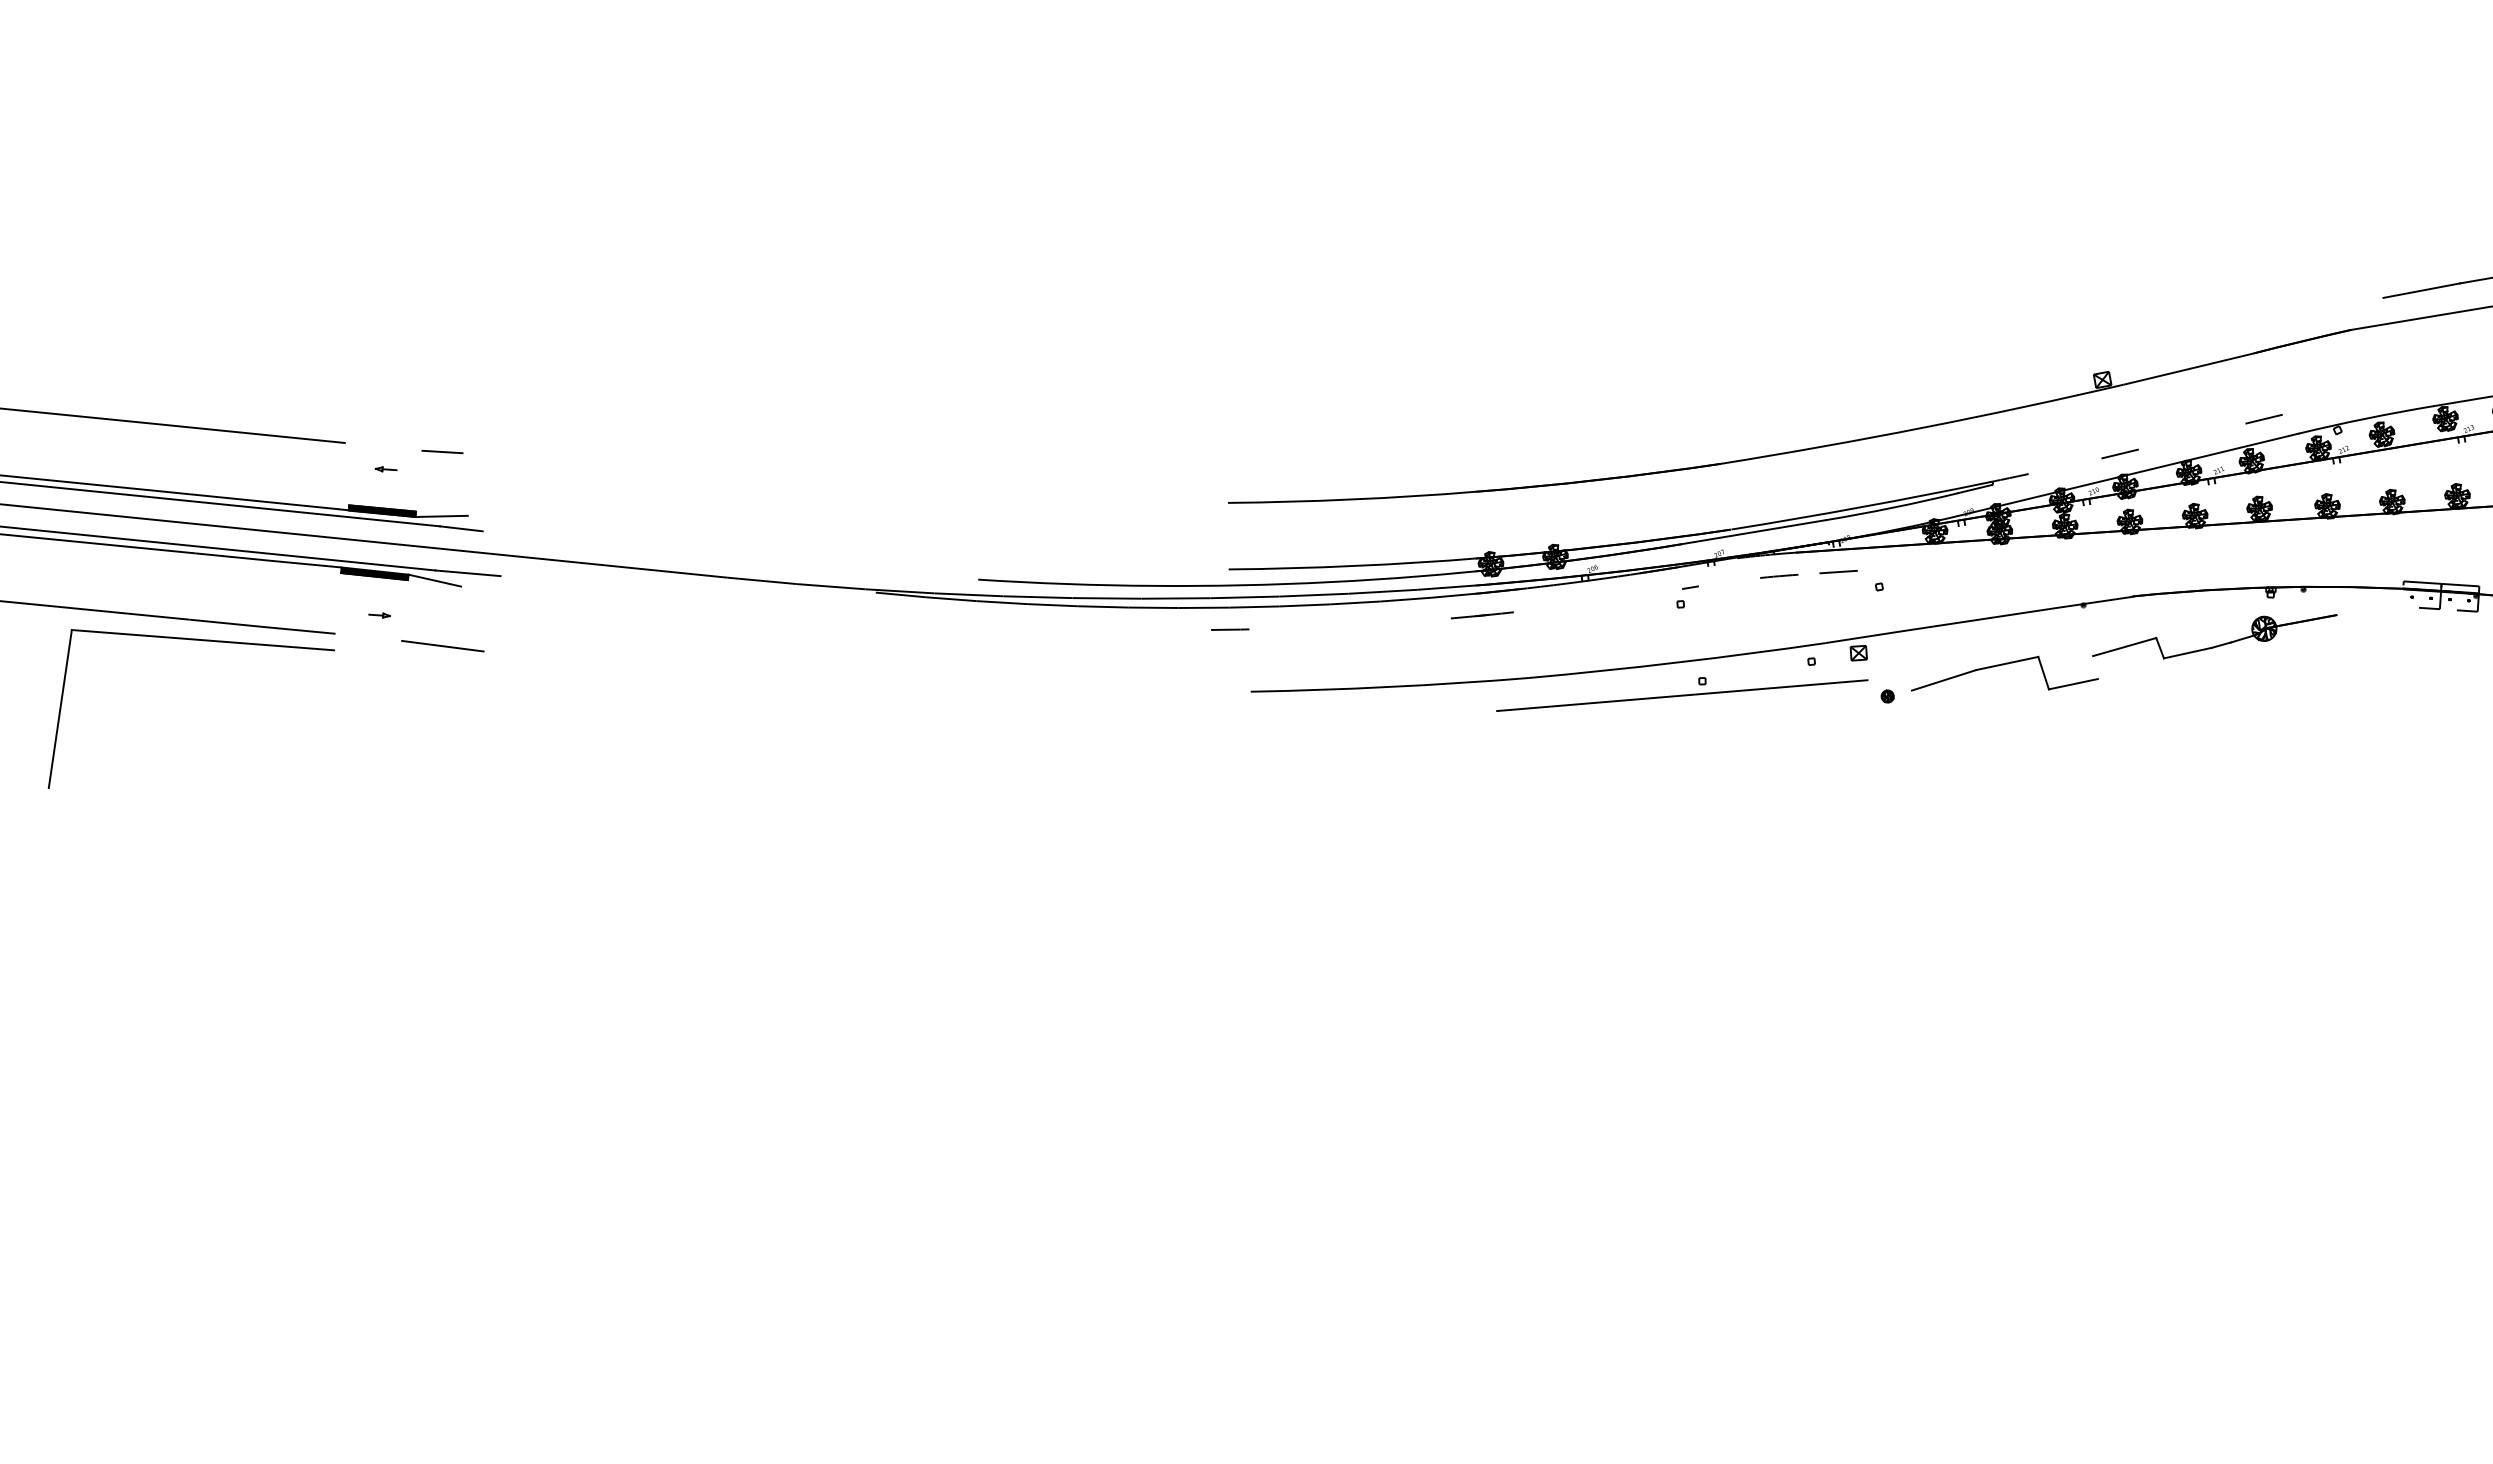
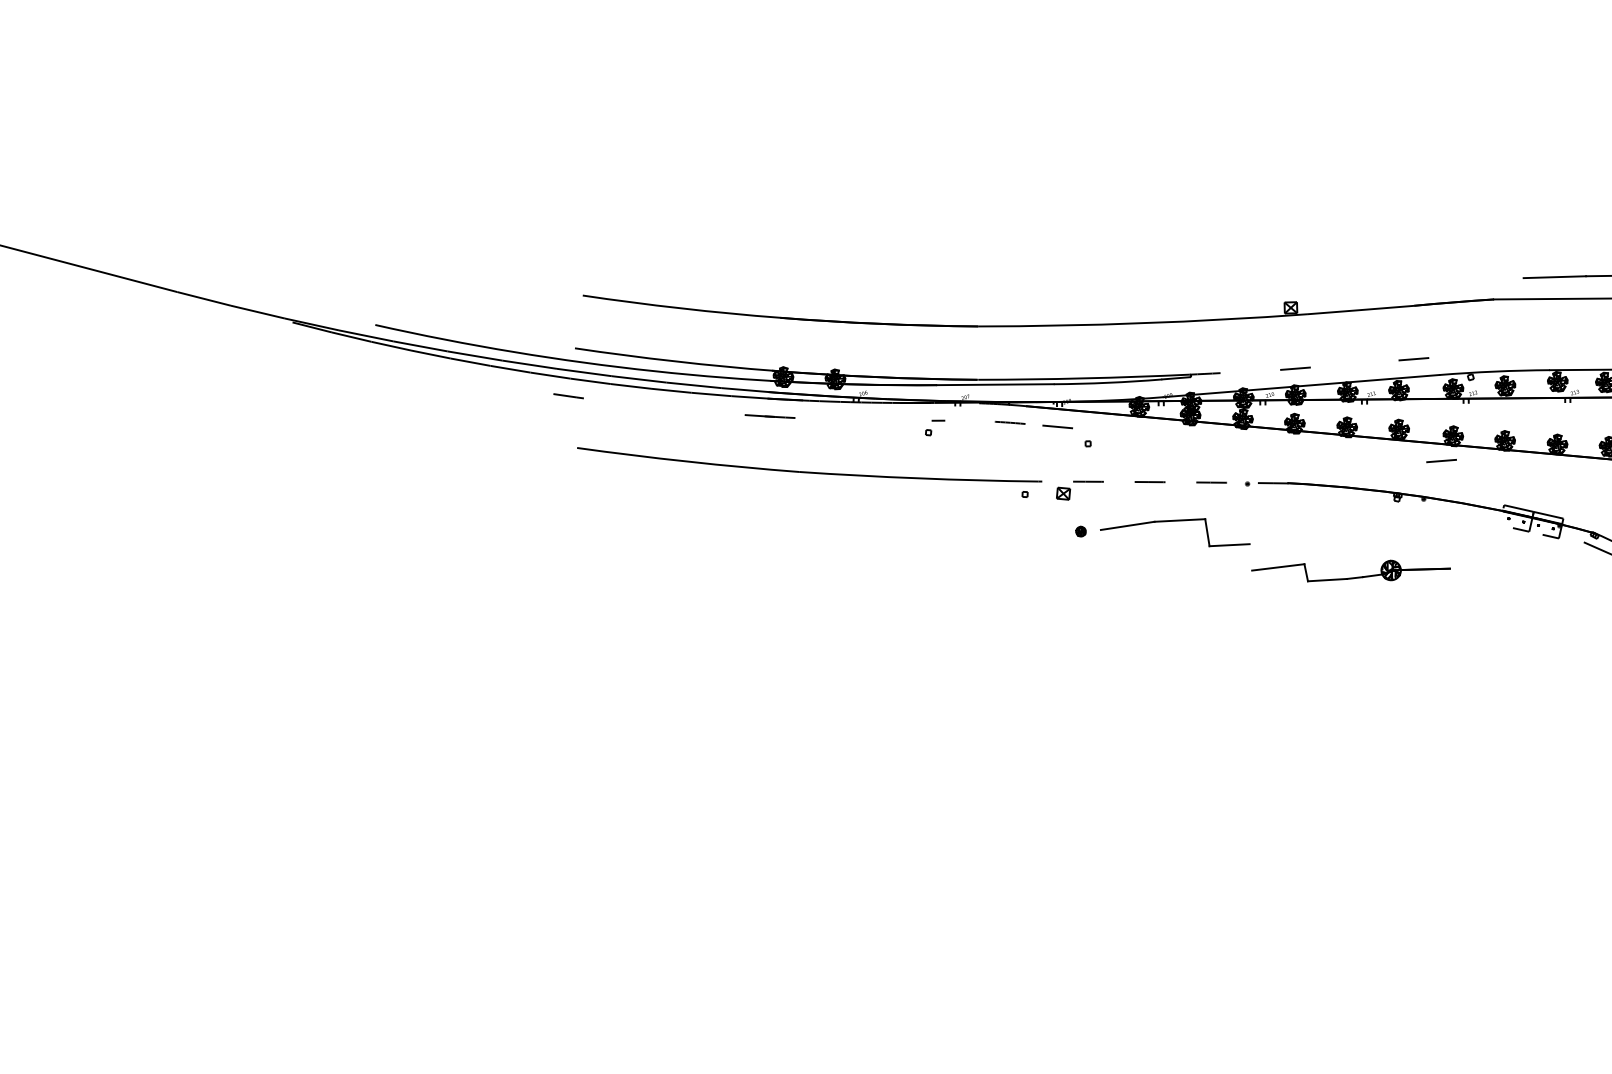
line: (2317, 539) -> (1441, 461), added
arc: (1979, 619) -> (1163, 482), solid -> dashed
part: (2215, 645) -> (1350, 577), moved
part: (1682, 694) -> (918, 504), removed

